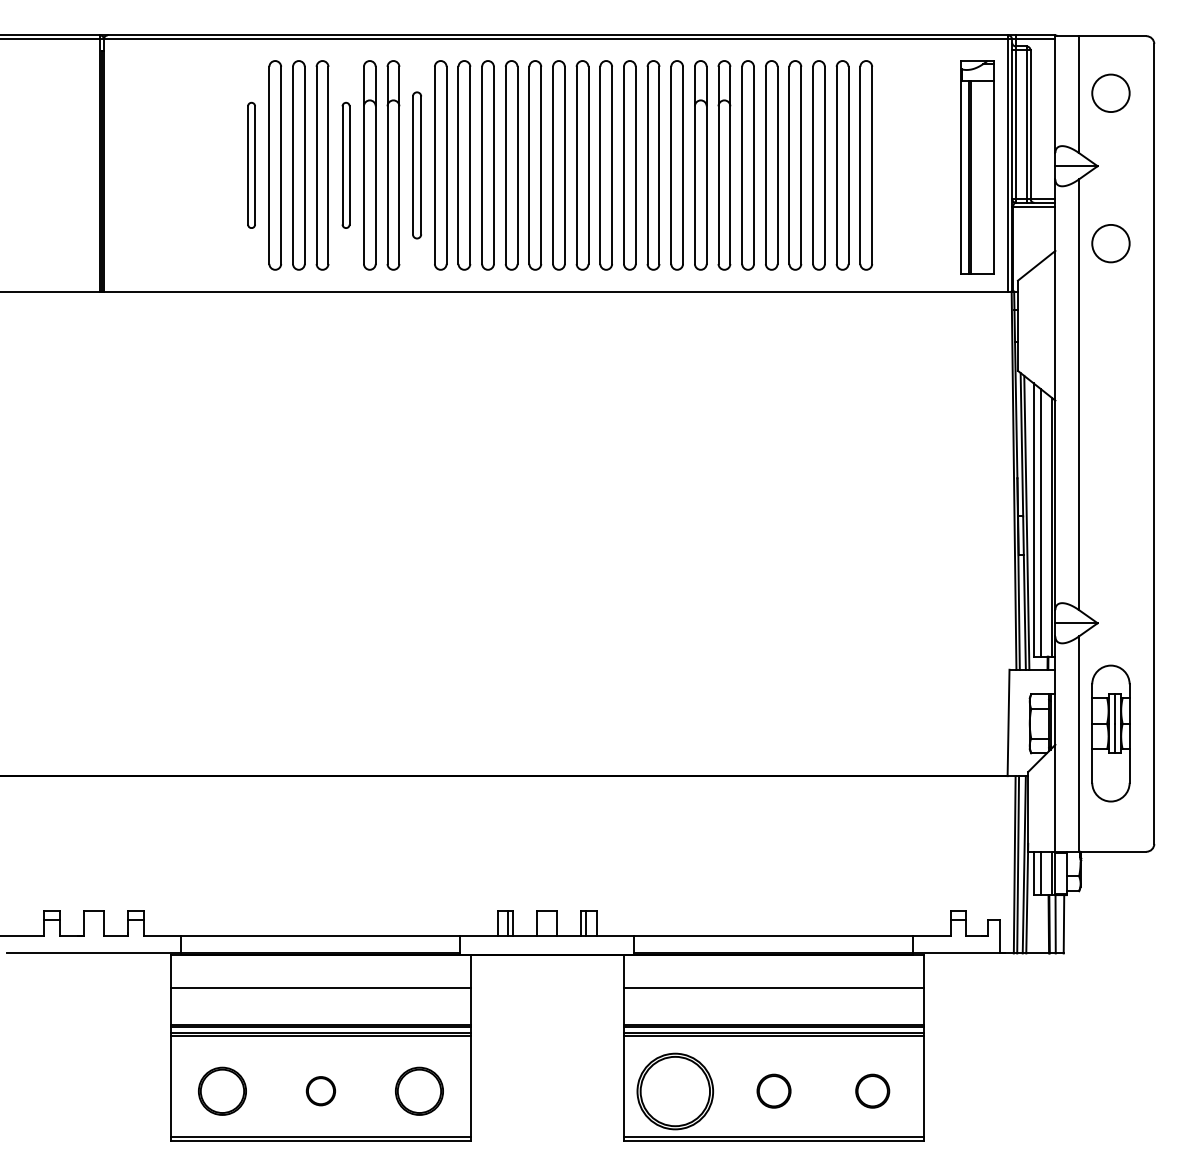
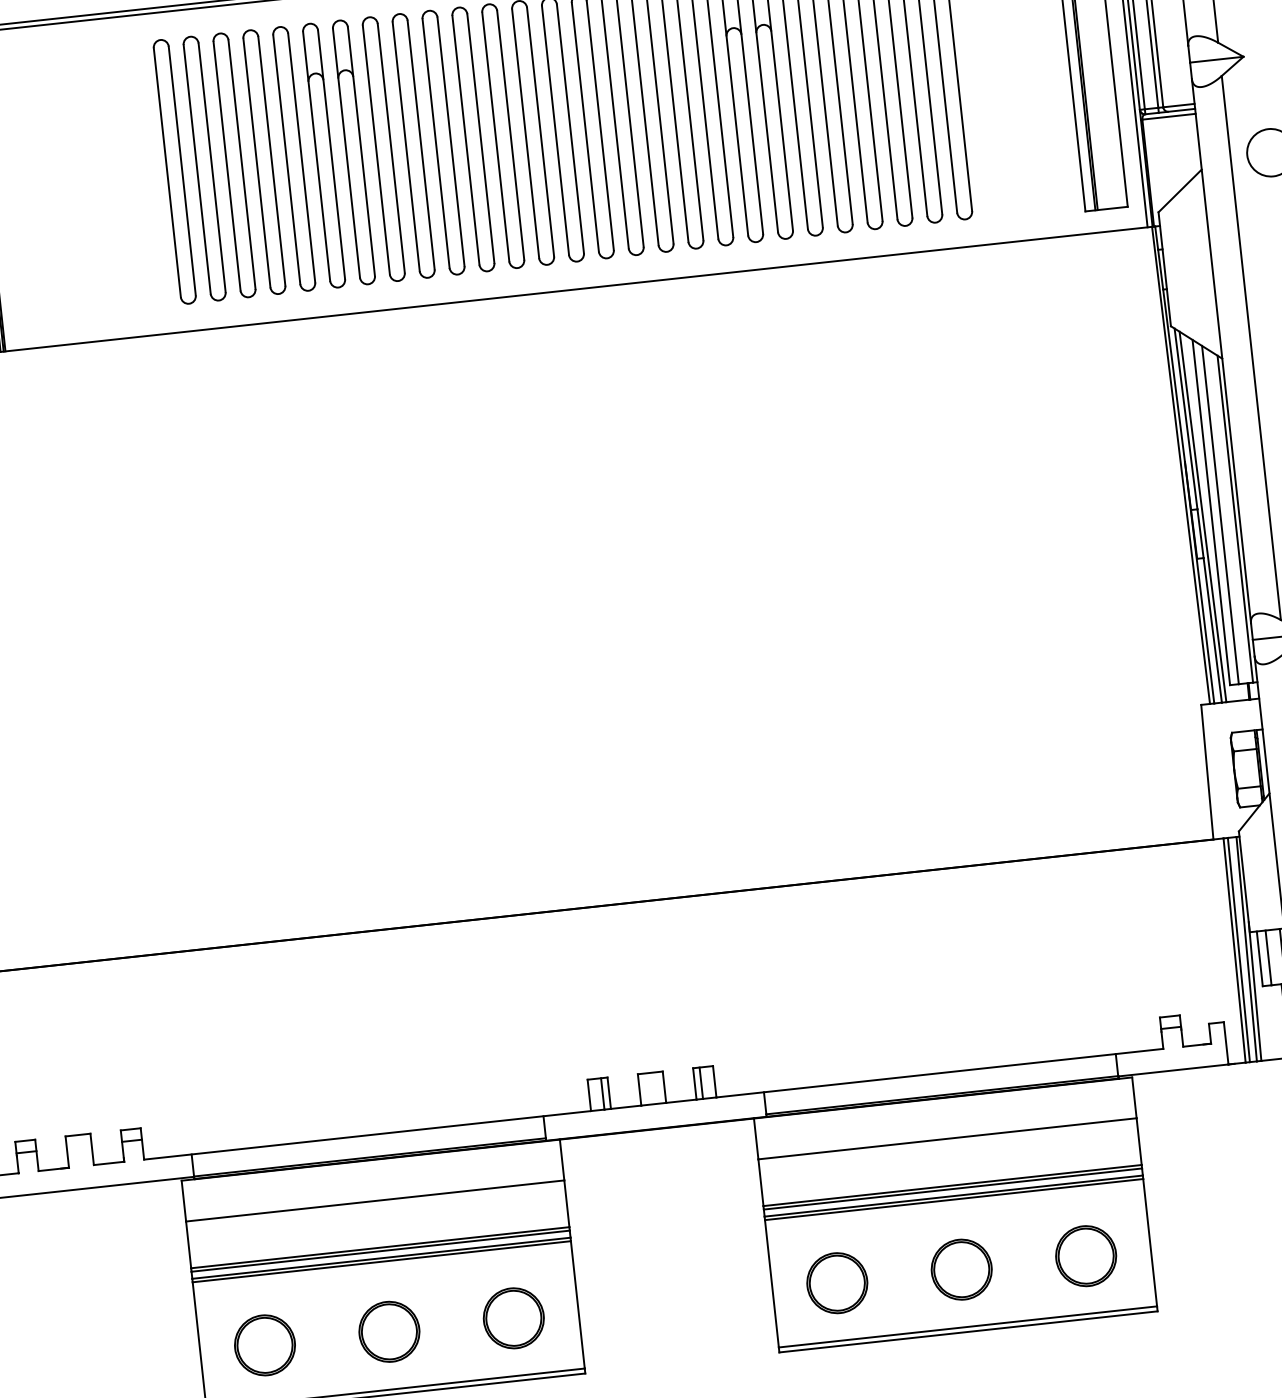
part: (251, 165) -> (174, 172), size x1.67
part: (345, 165) -> (293, 159), size x1.67
part: (416, 165) -> (383, 149), size x1.43
part: (320, 1090) -> (388, 1330), size x1.67
part: (675, 1090) -> (837, 1282), size x0.62
part: (773, 1090) -> (960, 1268), size x1.43
part: (872, 1090) -> (1085, 1255), size x1.43

